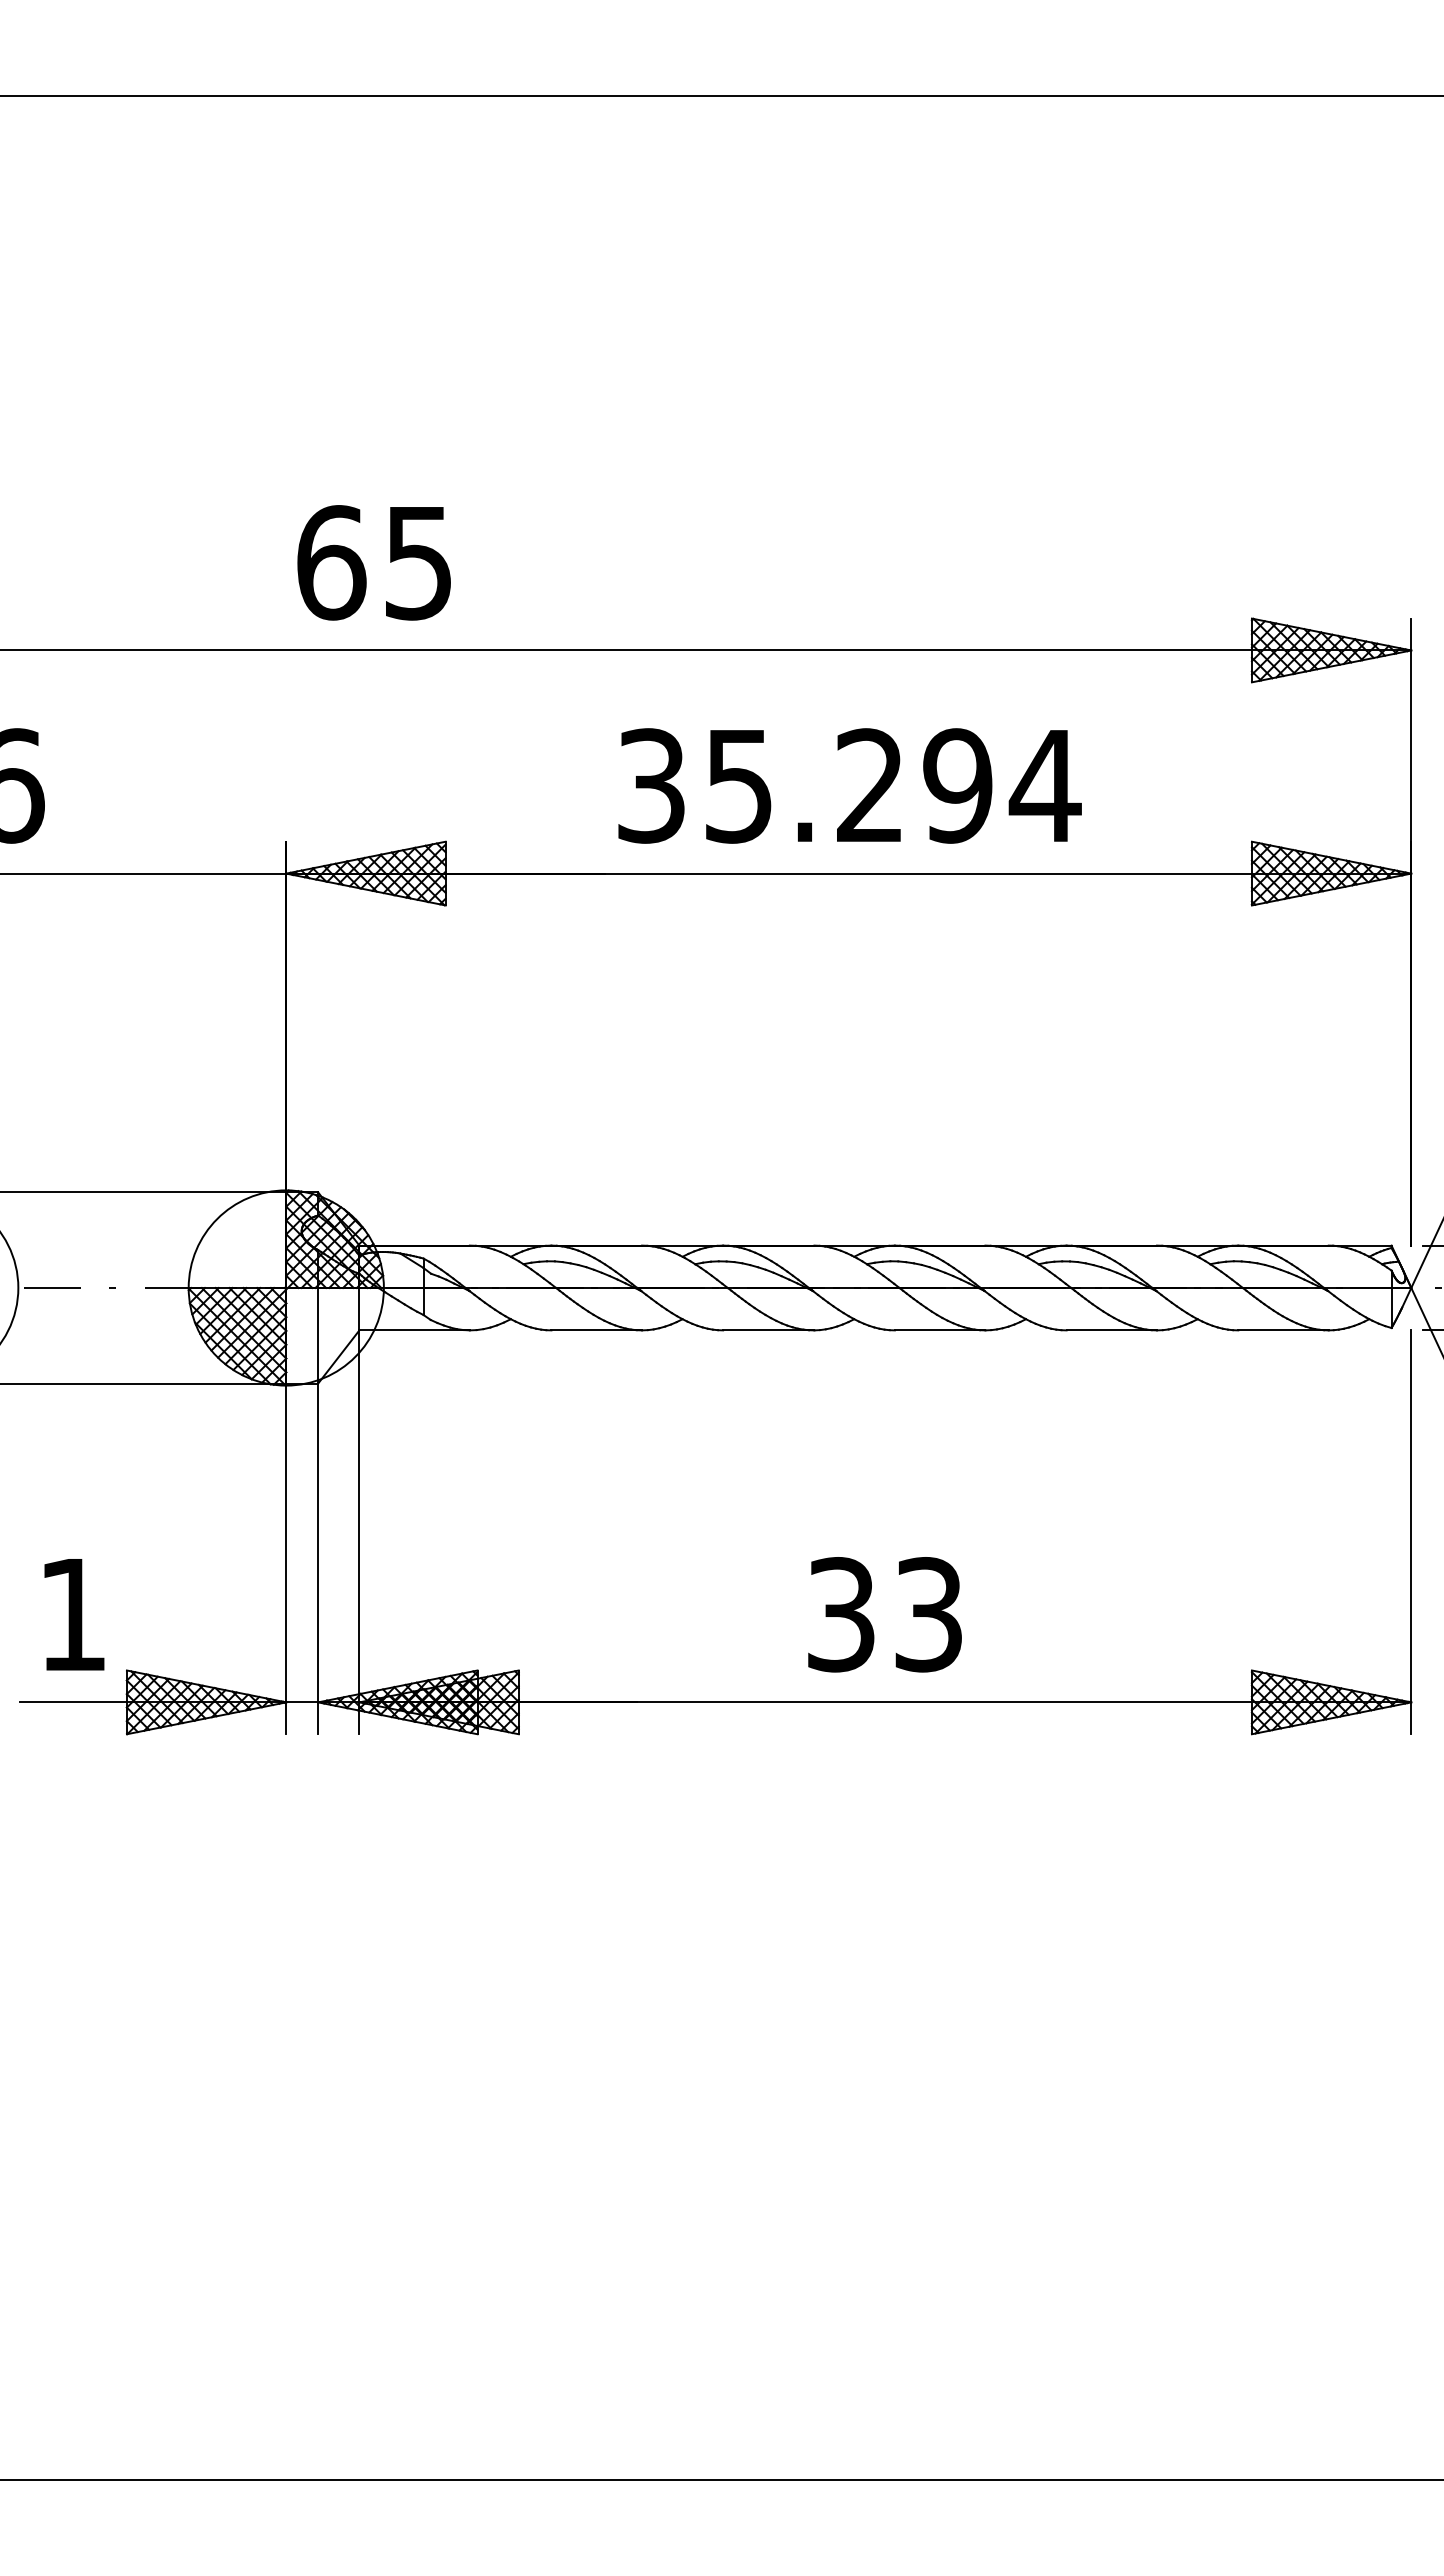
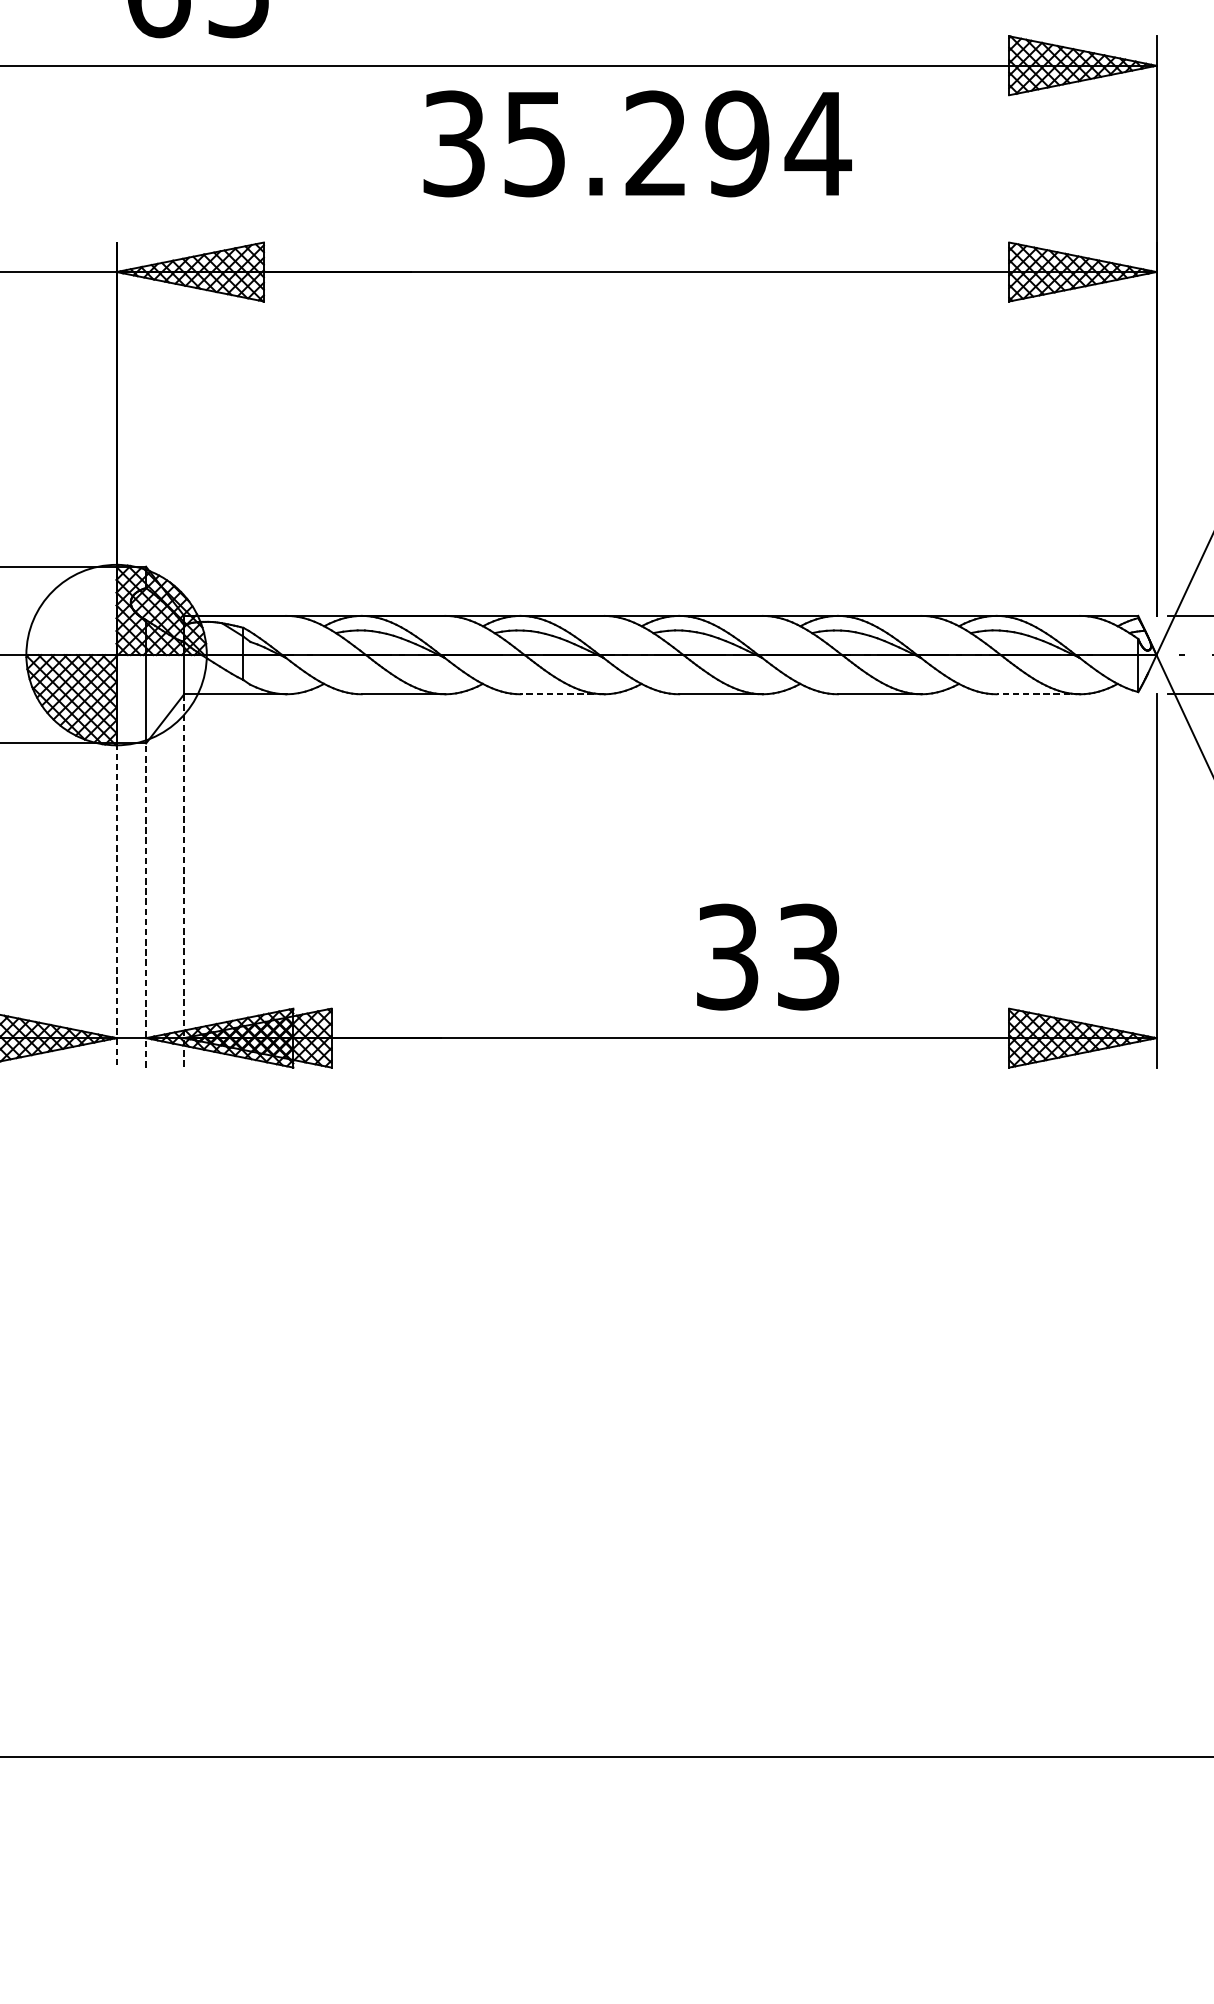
text: (849, 785) -> (637, 143), moved
line: (767, 1330) -> (561, 694), solid -> dashed
line: (1283, 1330) -> (1038, 694), solid -> dashed
line: (359, 1532) -> (184, 881), solid -> dashed
line: (318, 1558) -> (146, 905), solid -> dashed
line: (286, 1559) -> (116, 906), solid -> dashed
text: (884, 1614) -> (767, 956), moved

